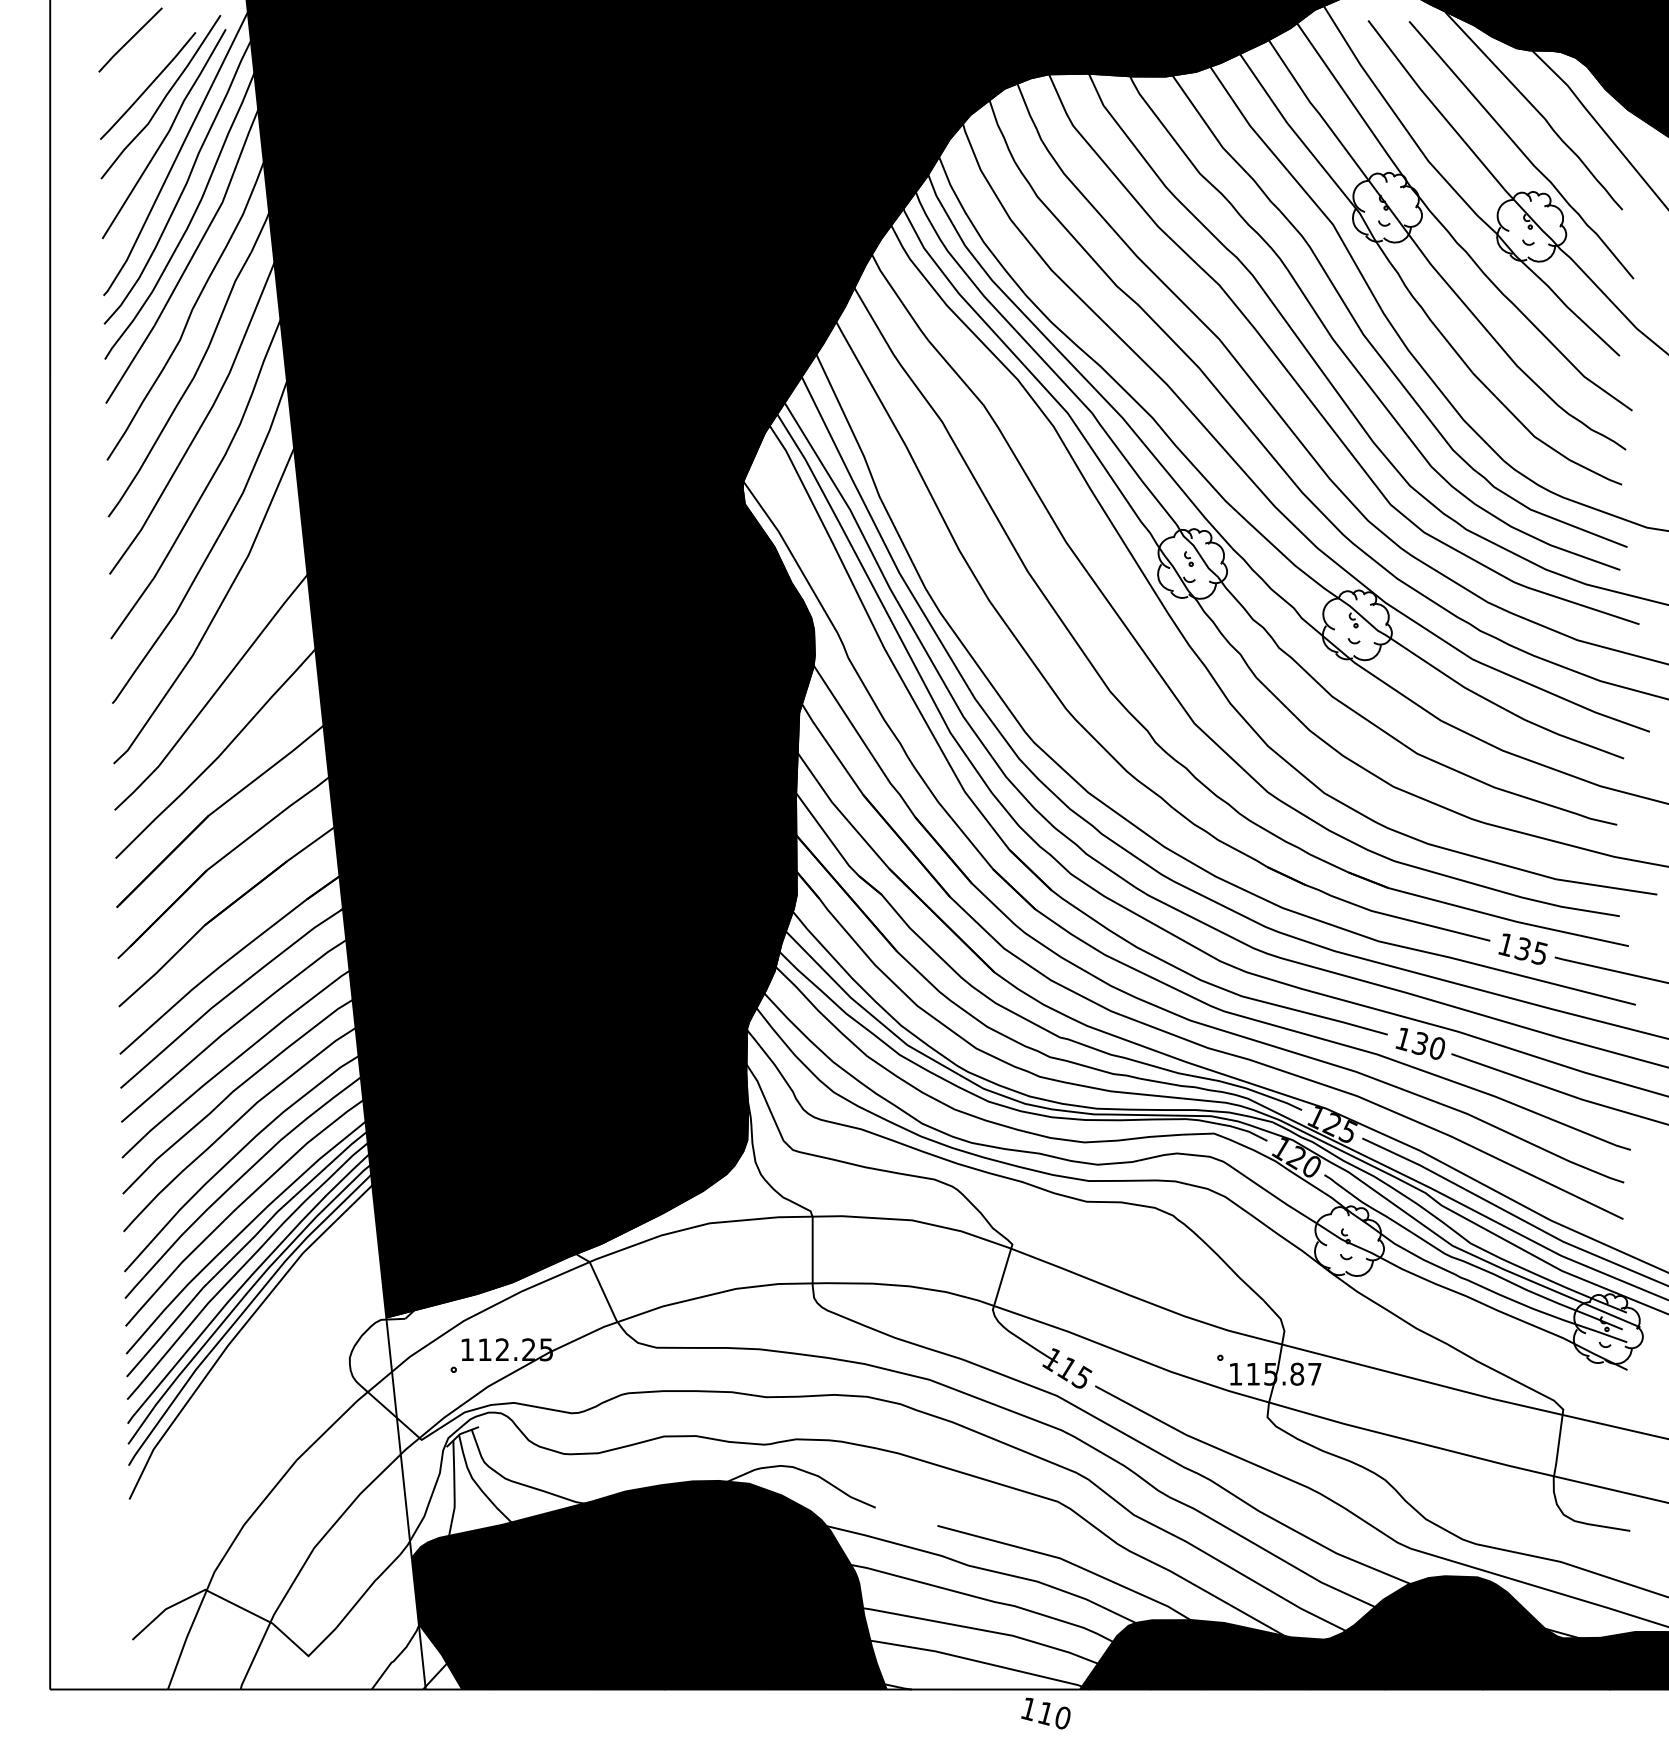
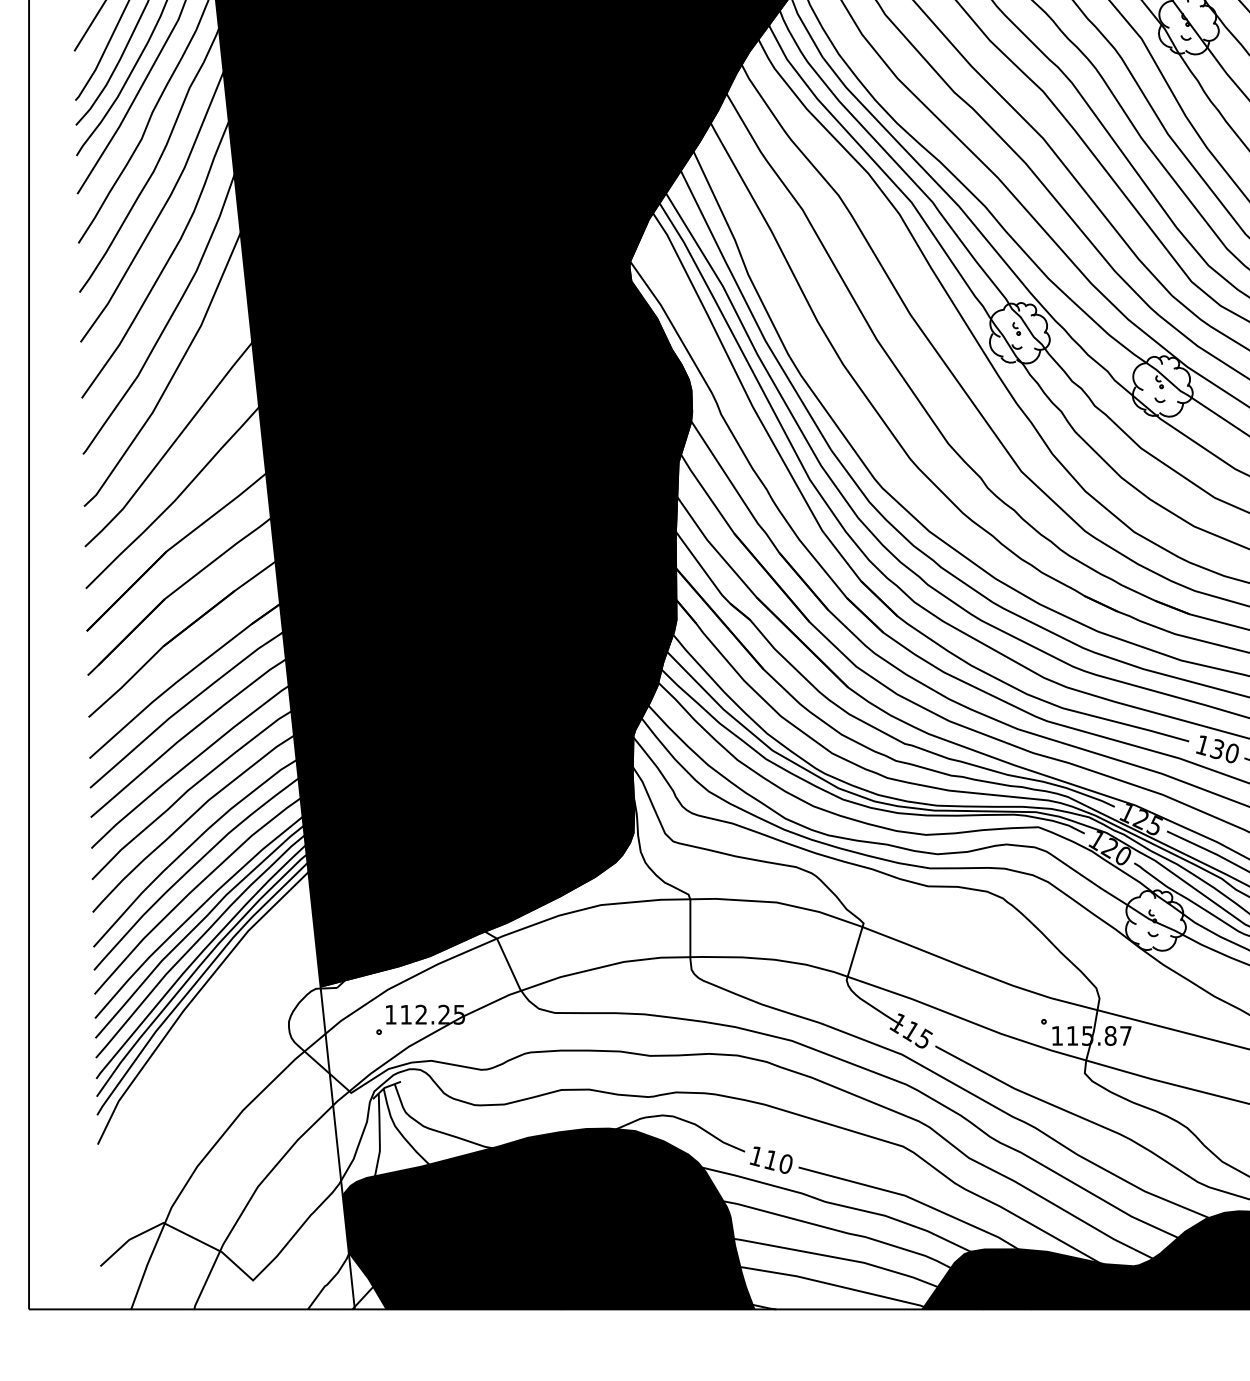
text: (1045, 1713) -> (770, 1160), moved

